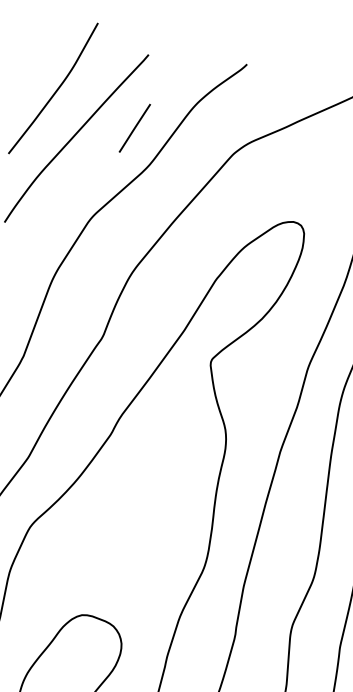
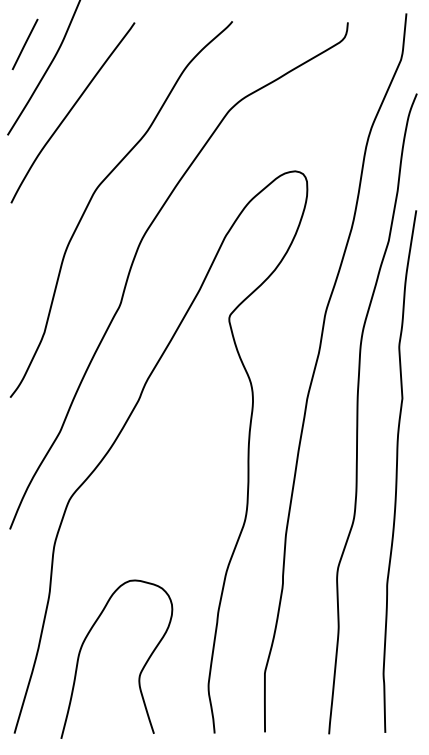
line: (134, 128) -> (24, 44), moved

